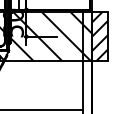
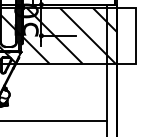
hatch: (99, 36) -> (125, 35), removed

